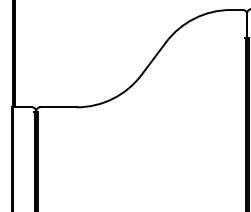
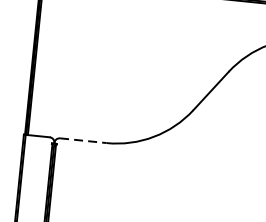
line: (59, 107) -> (84, 141), solid -> dashed

